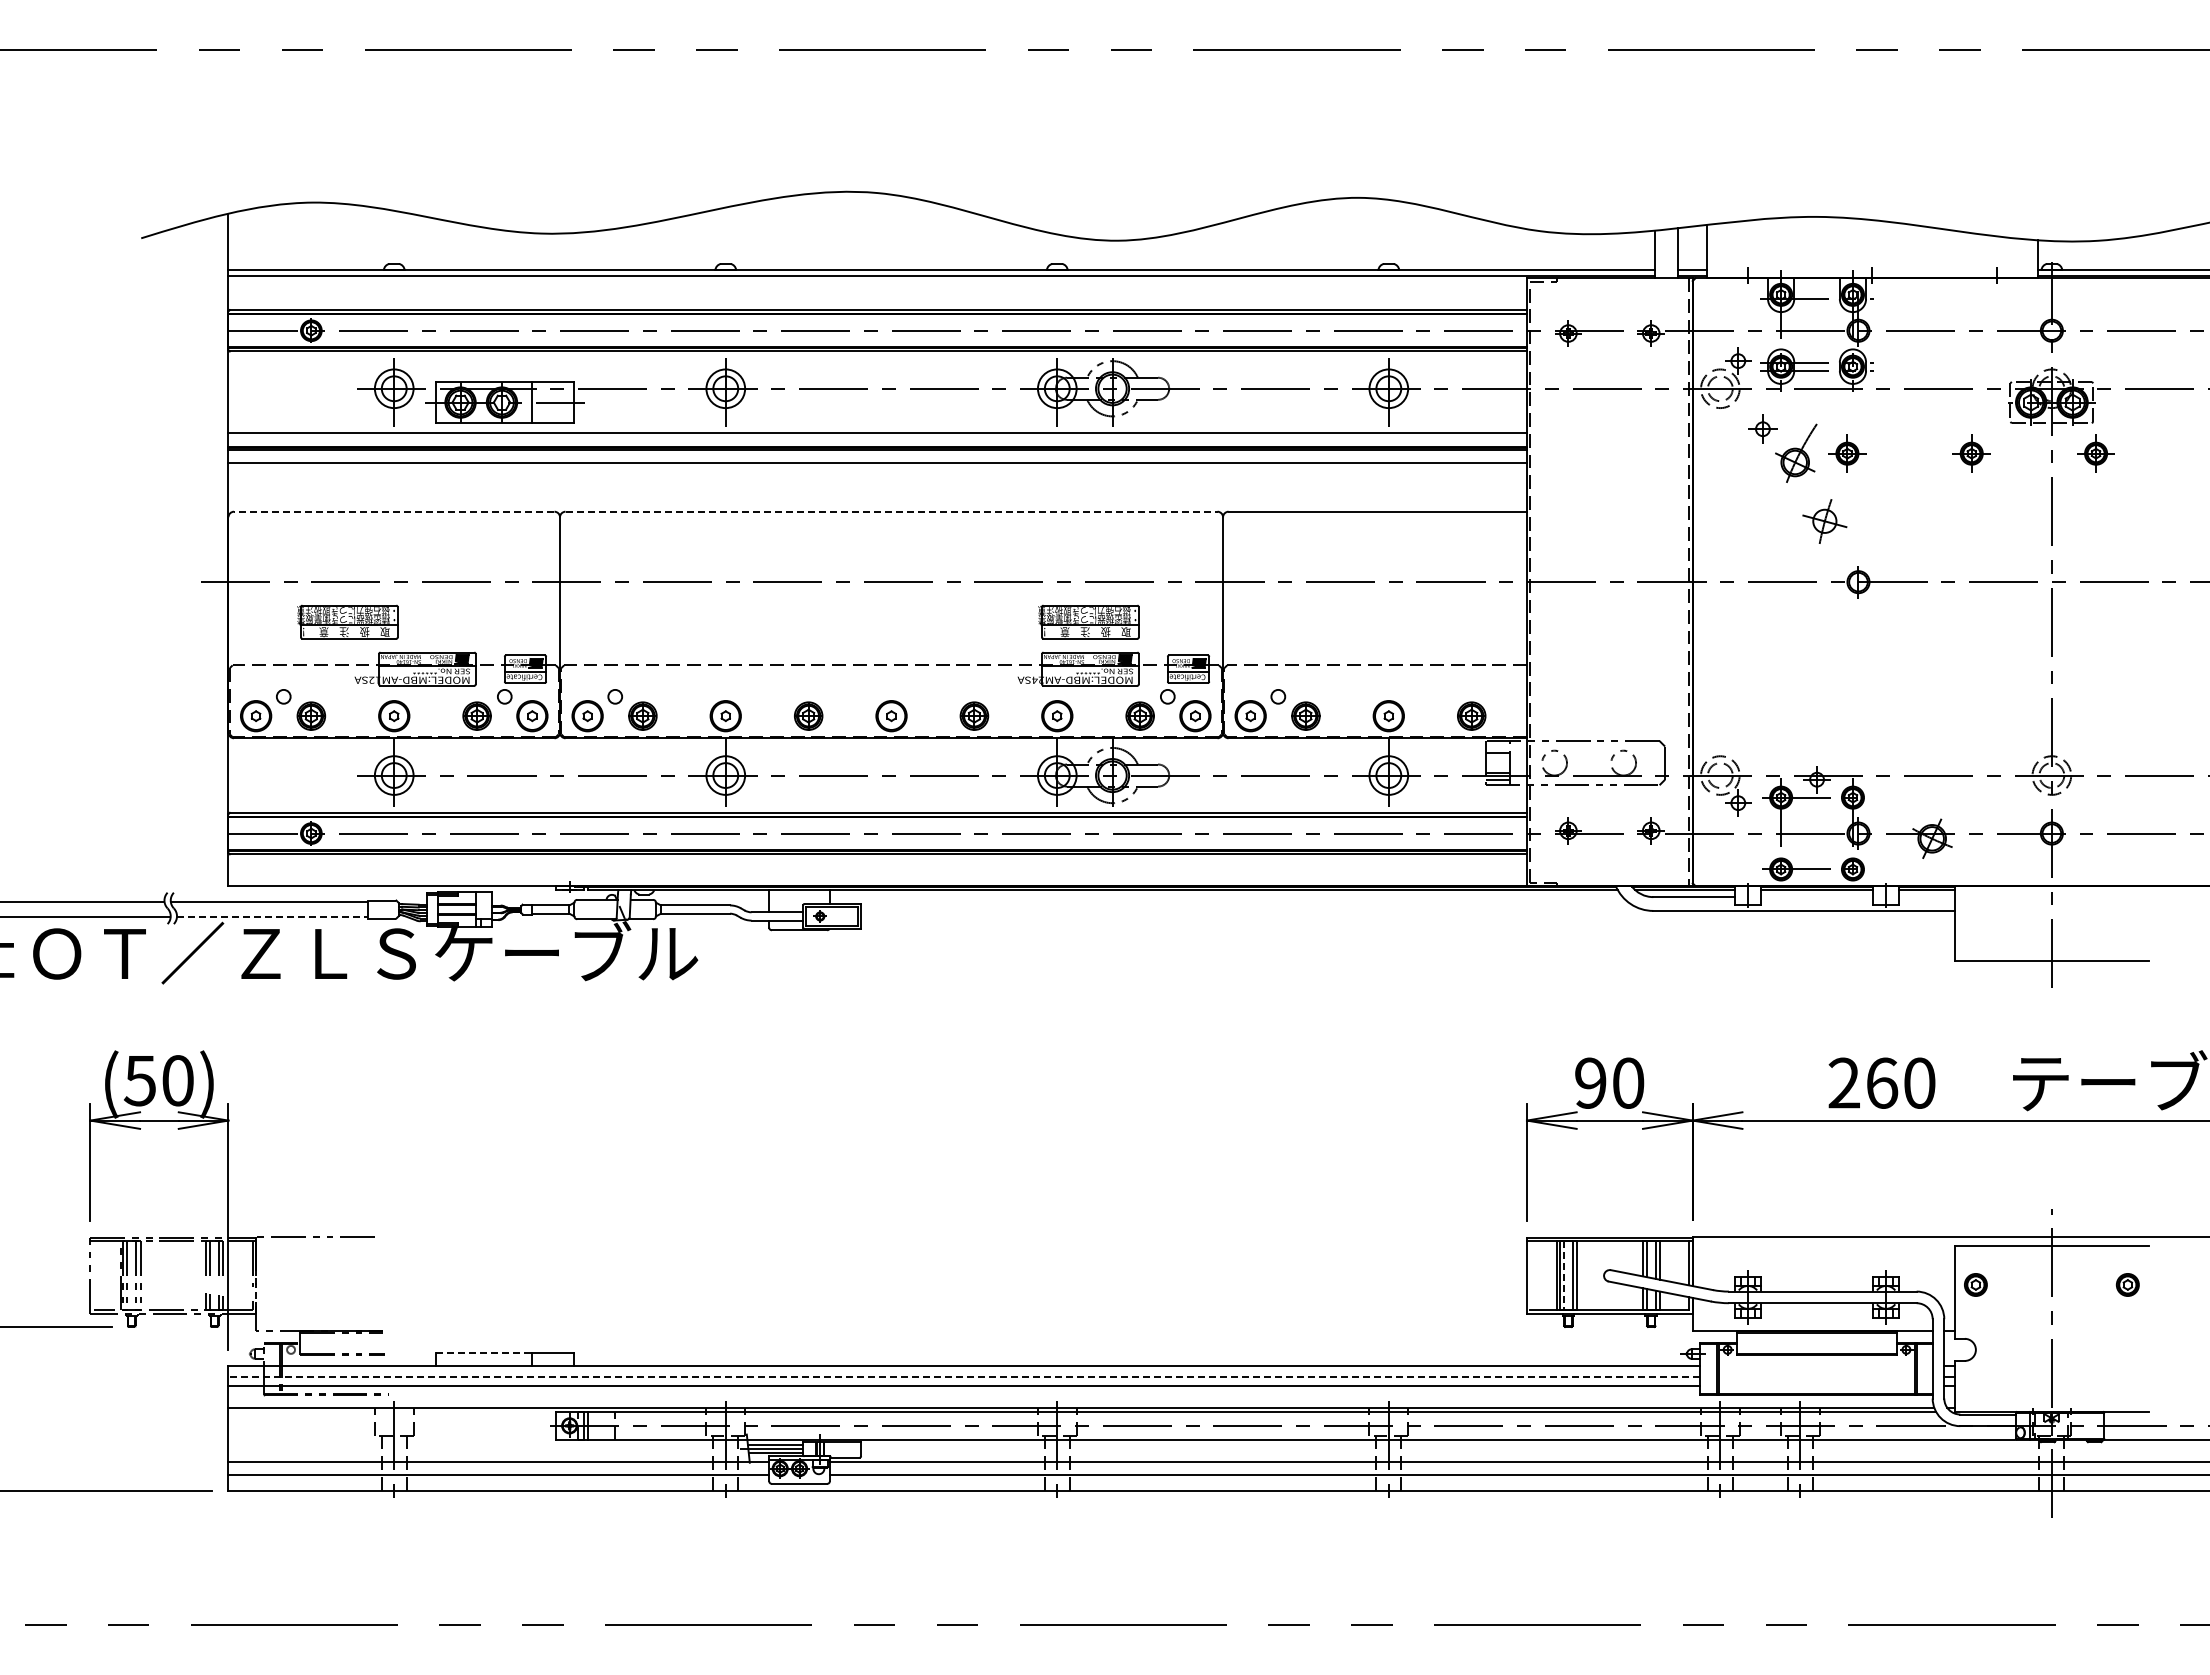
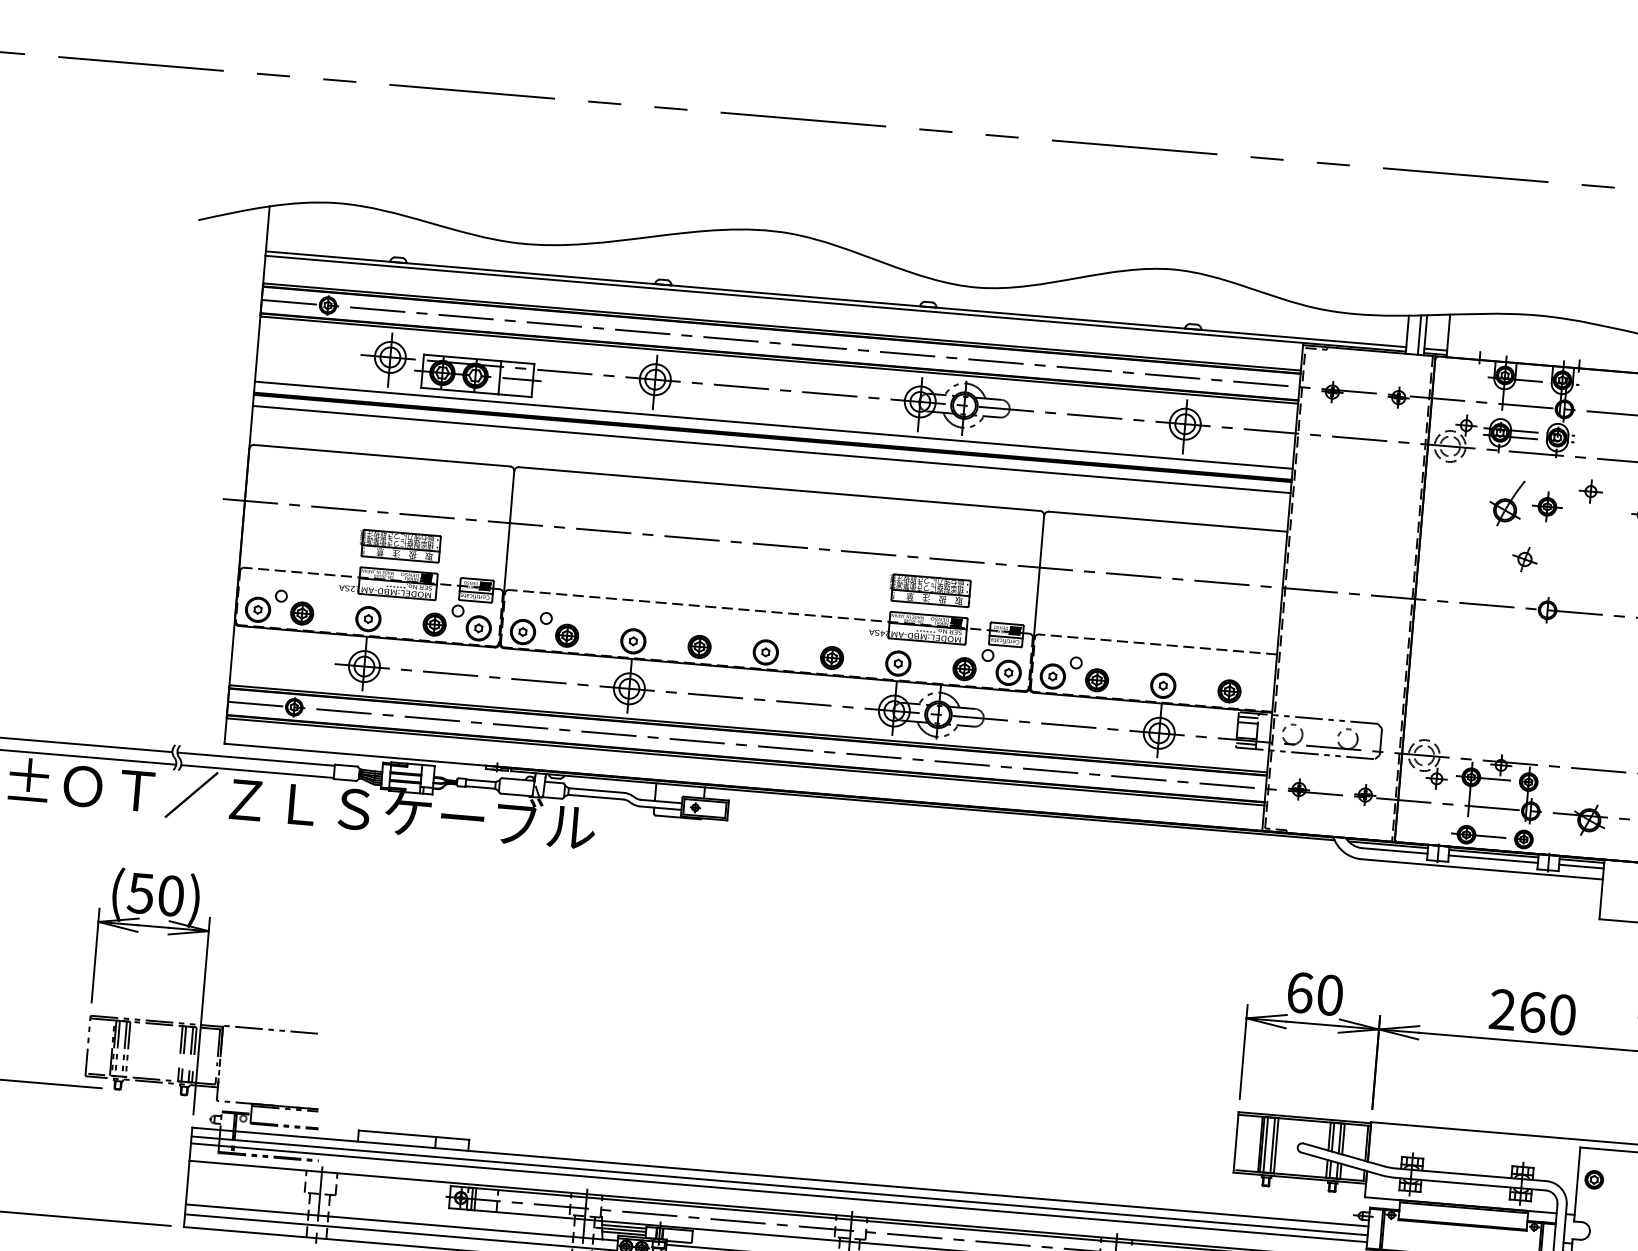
line: (1670, 253) -> (1419, 334), added
part: (1762, 428) -> (1590, 491), moved
line: (393, 511) -> (381, 455), dashed -> solid
line: (891, 511) -> (779, 488), dashed -> solid
part: (1825, 521) -> (1525, 559), size x0.71
part: (347, 621) -> (399, 545), moved
line: (1497, 746) -> (1248, 717), added
line: (1816, 897) -> (1492, 859), added
line: (1927, 897) -> (1581, 866), added
line: (272, 917) -> (257, 771), dashed -> solid
text: (1590, 1082) -> (1299, 992), 90 -> 60
line: (1564, 1275) -> (1266, 1144), dashed -> solid
line: (484, 1352) -> (397, 1133), dashed -> solid
line: (964, 1377) -> (779, 1185), dashed -> solid

